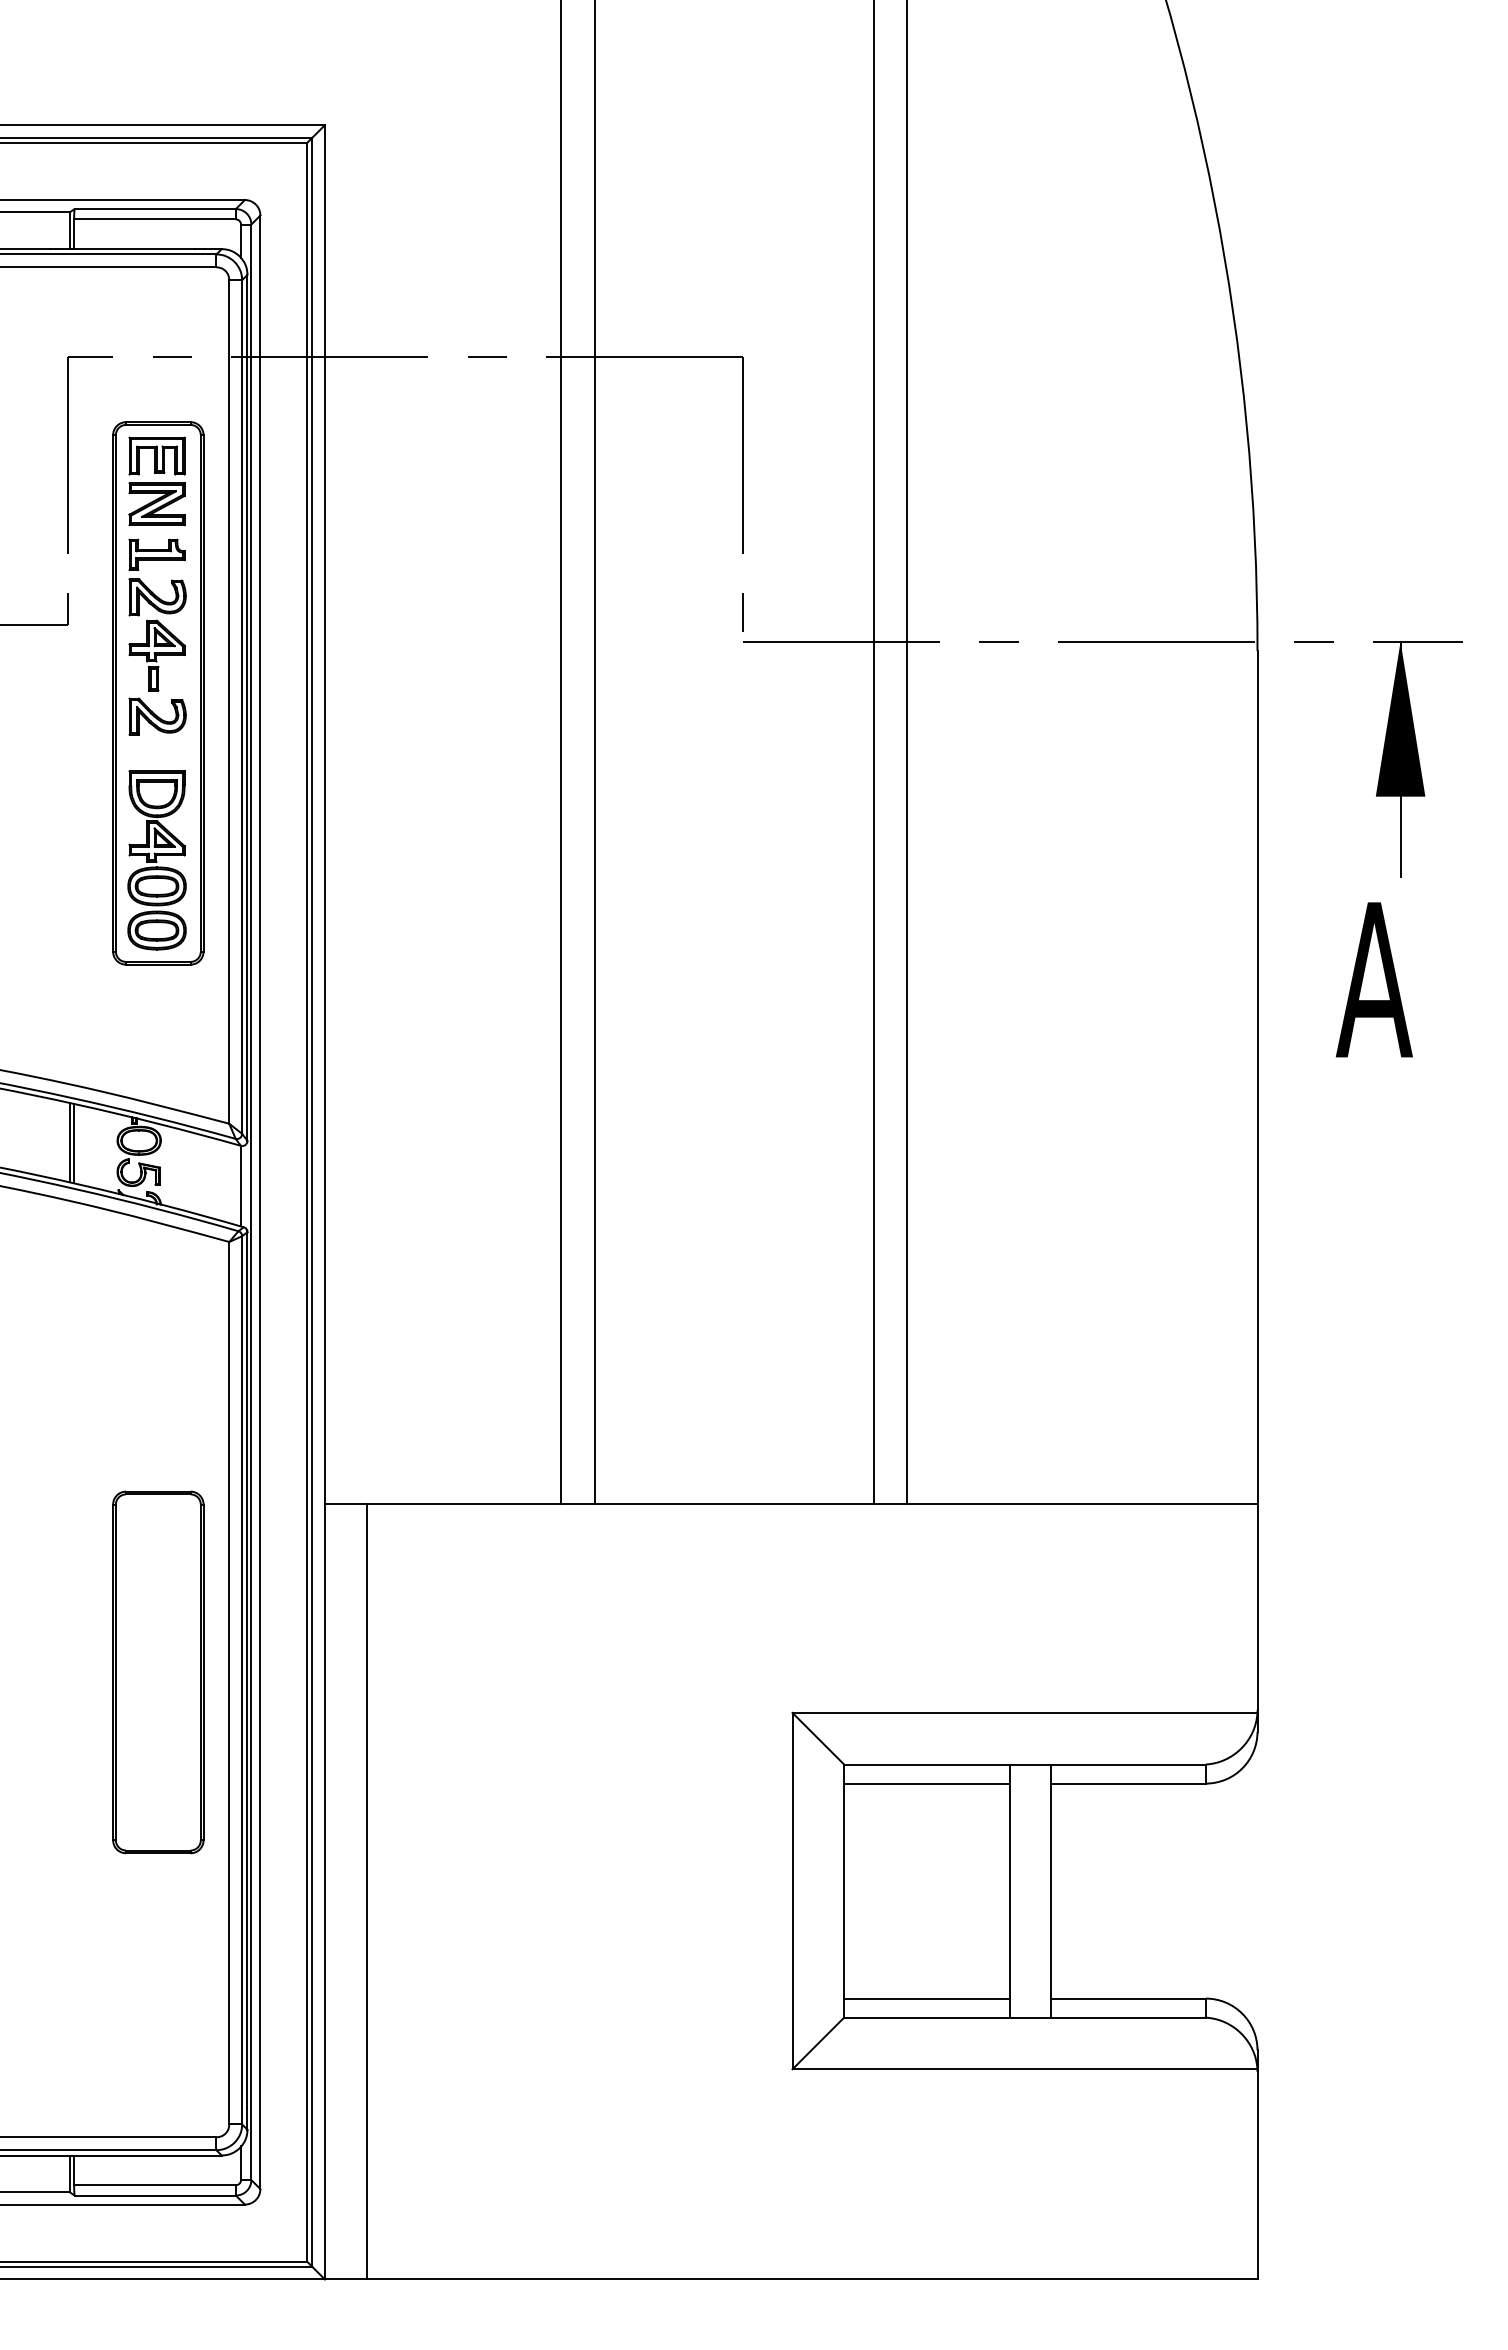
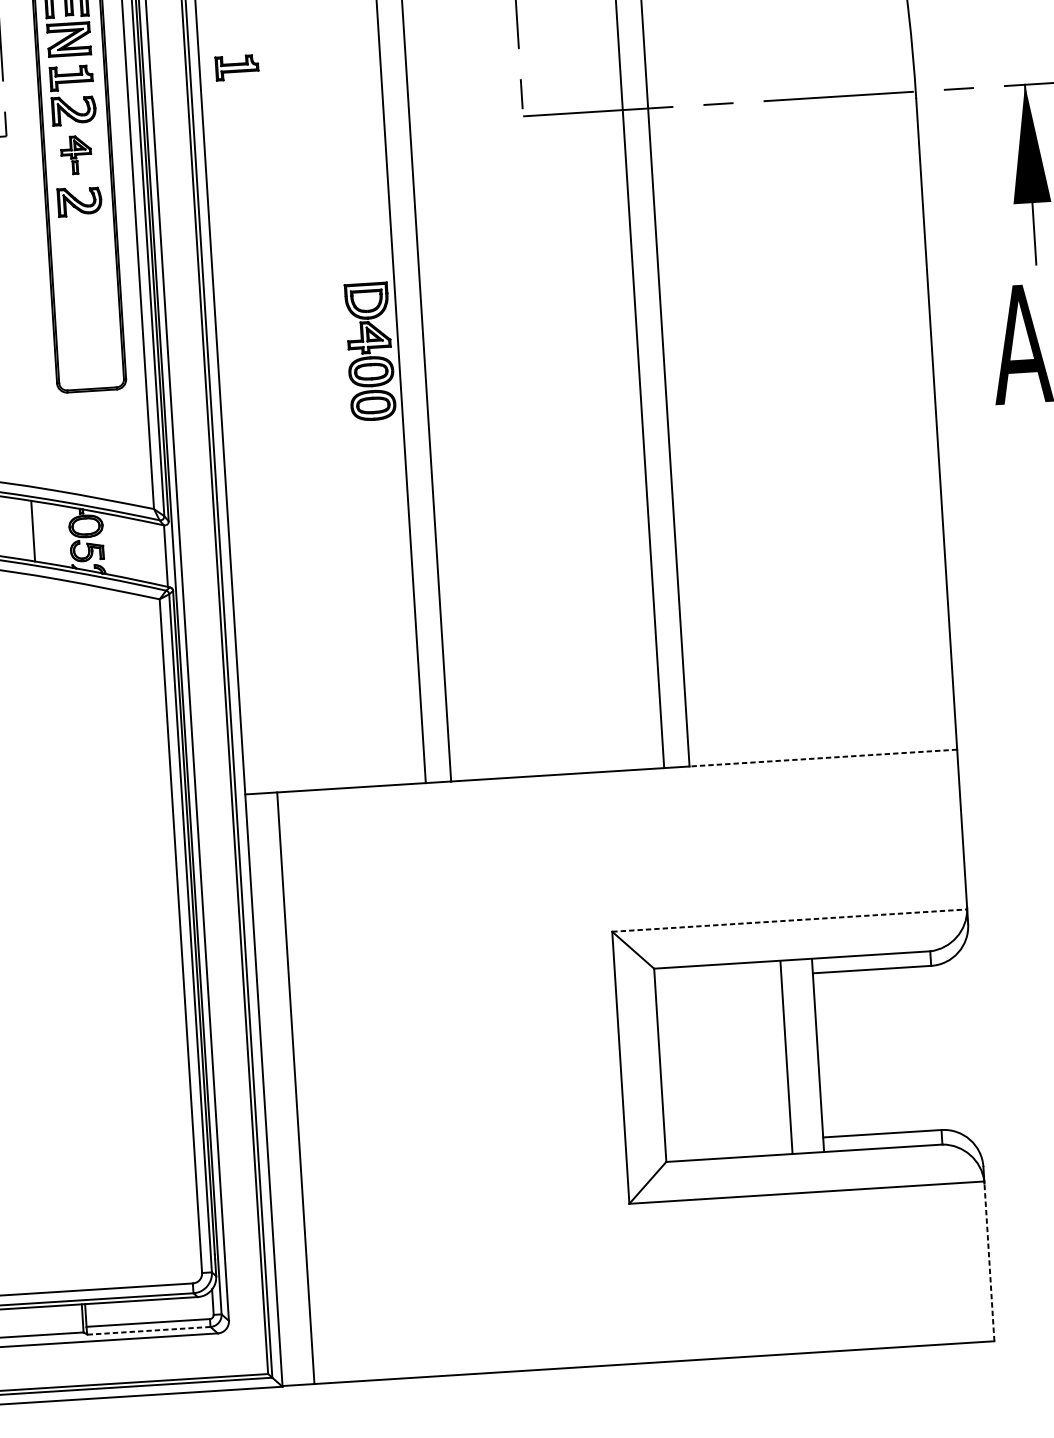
part: (373, 554) -> (236, 67), added
part: (156, 655) -> (75, 155), size x0.7
part: (156, 860) -> (369, 351), moved
line: (74, 1143) -> (36, 531), removed
line: (1081, 1503) -> (822, 758), solid -> dashed
part: (158, 1672) -> (126, 931), removed
line: (1025, 1712) -> (790, 920), solid -> dashed
line: (926, 1783) -> (717, 979), removed
line: (926, 1998) -> (728, 1143), removed
line: (1257, 2174) -> (989, 1261), solid -> dashed
line: (155, 2195) -> (149, 1330), solid -> dashed

